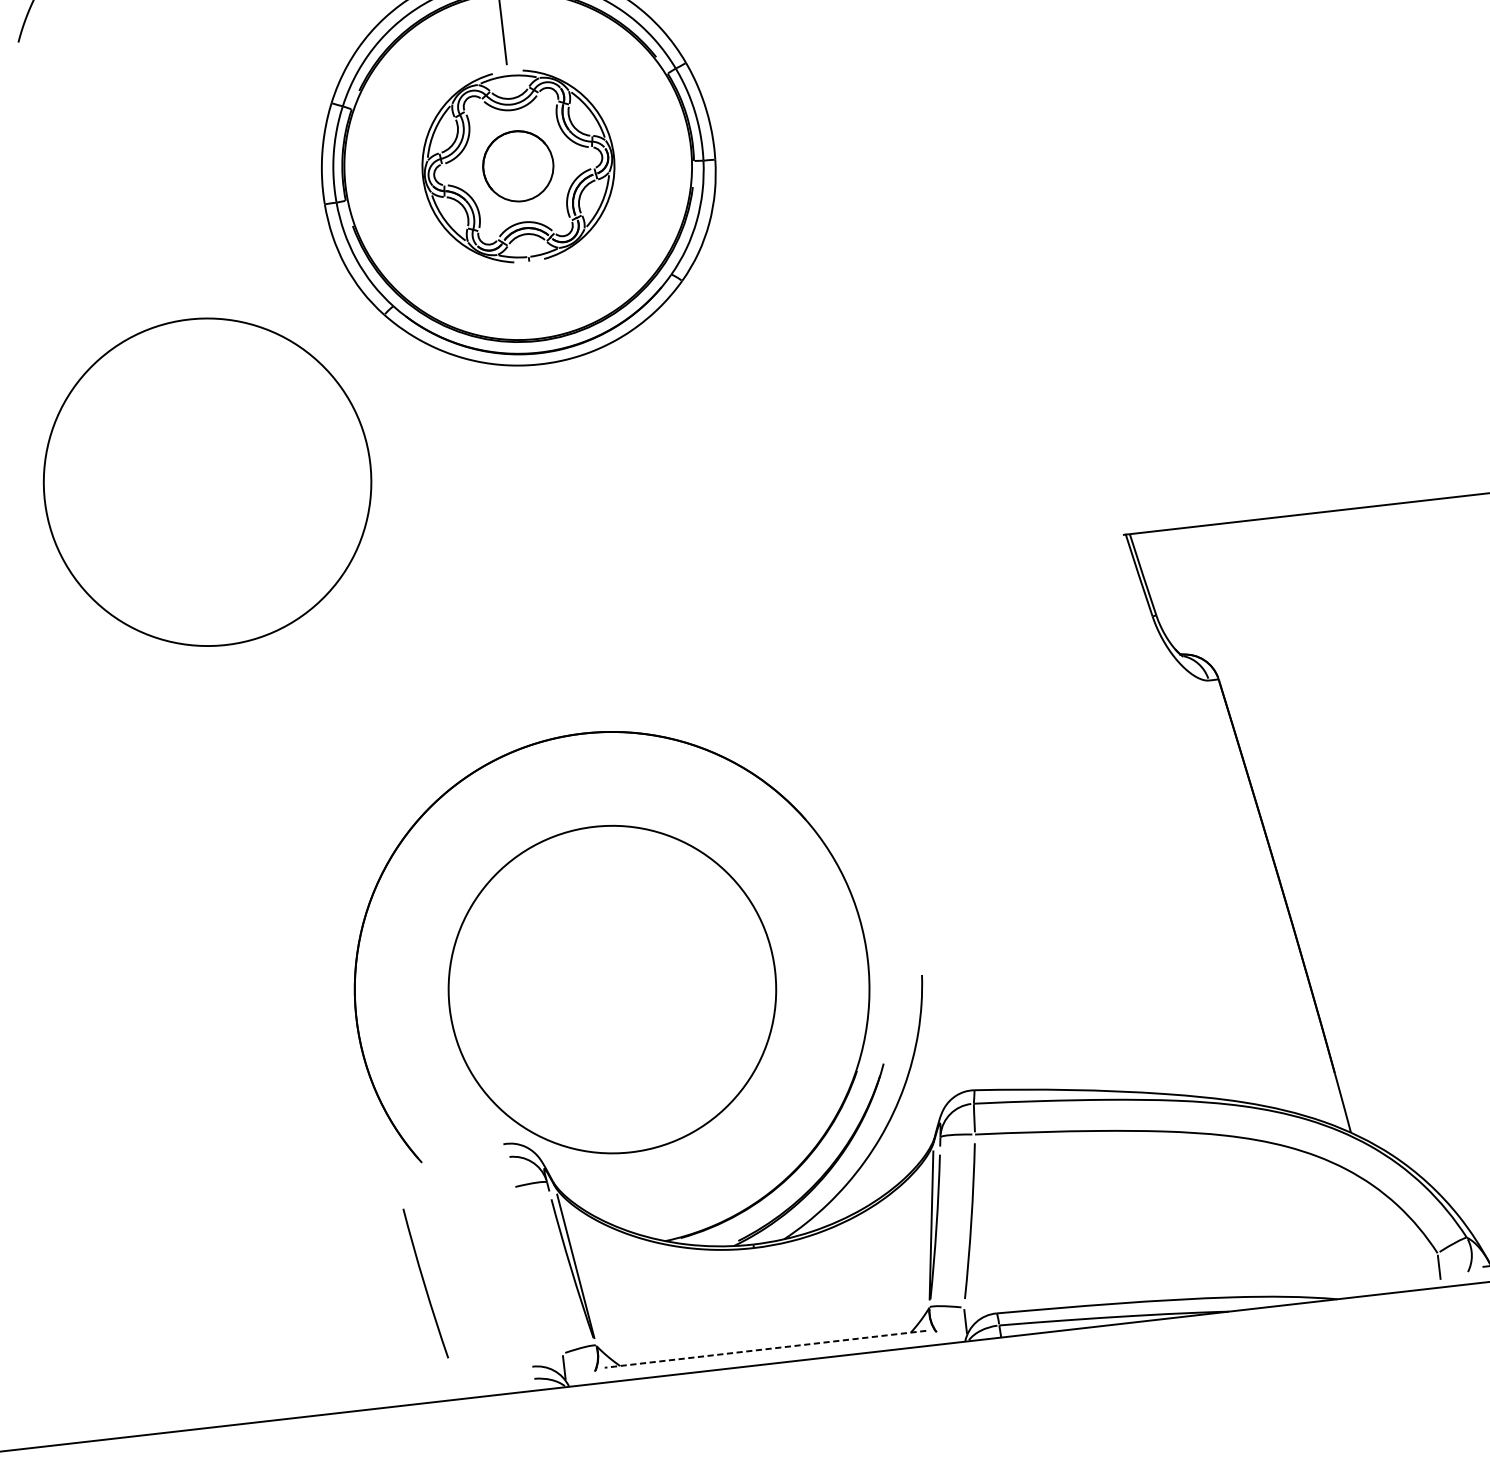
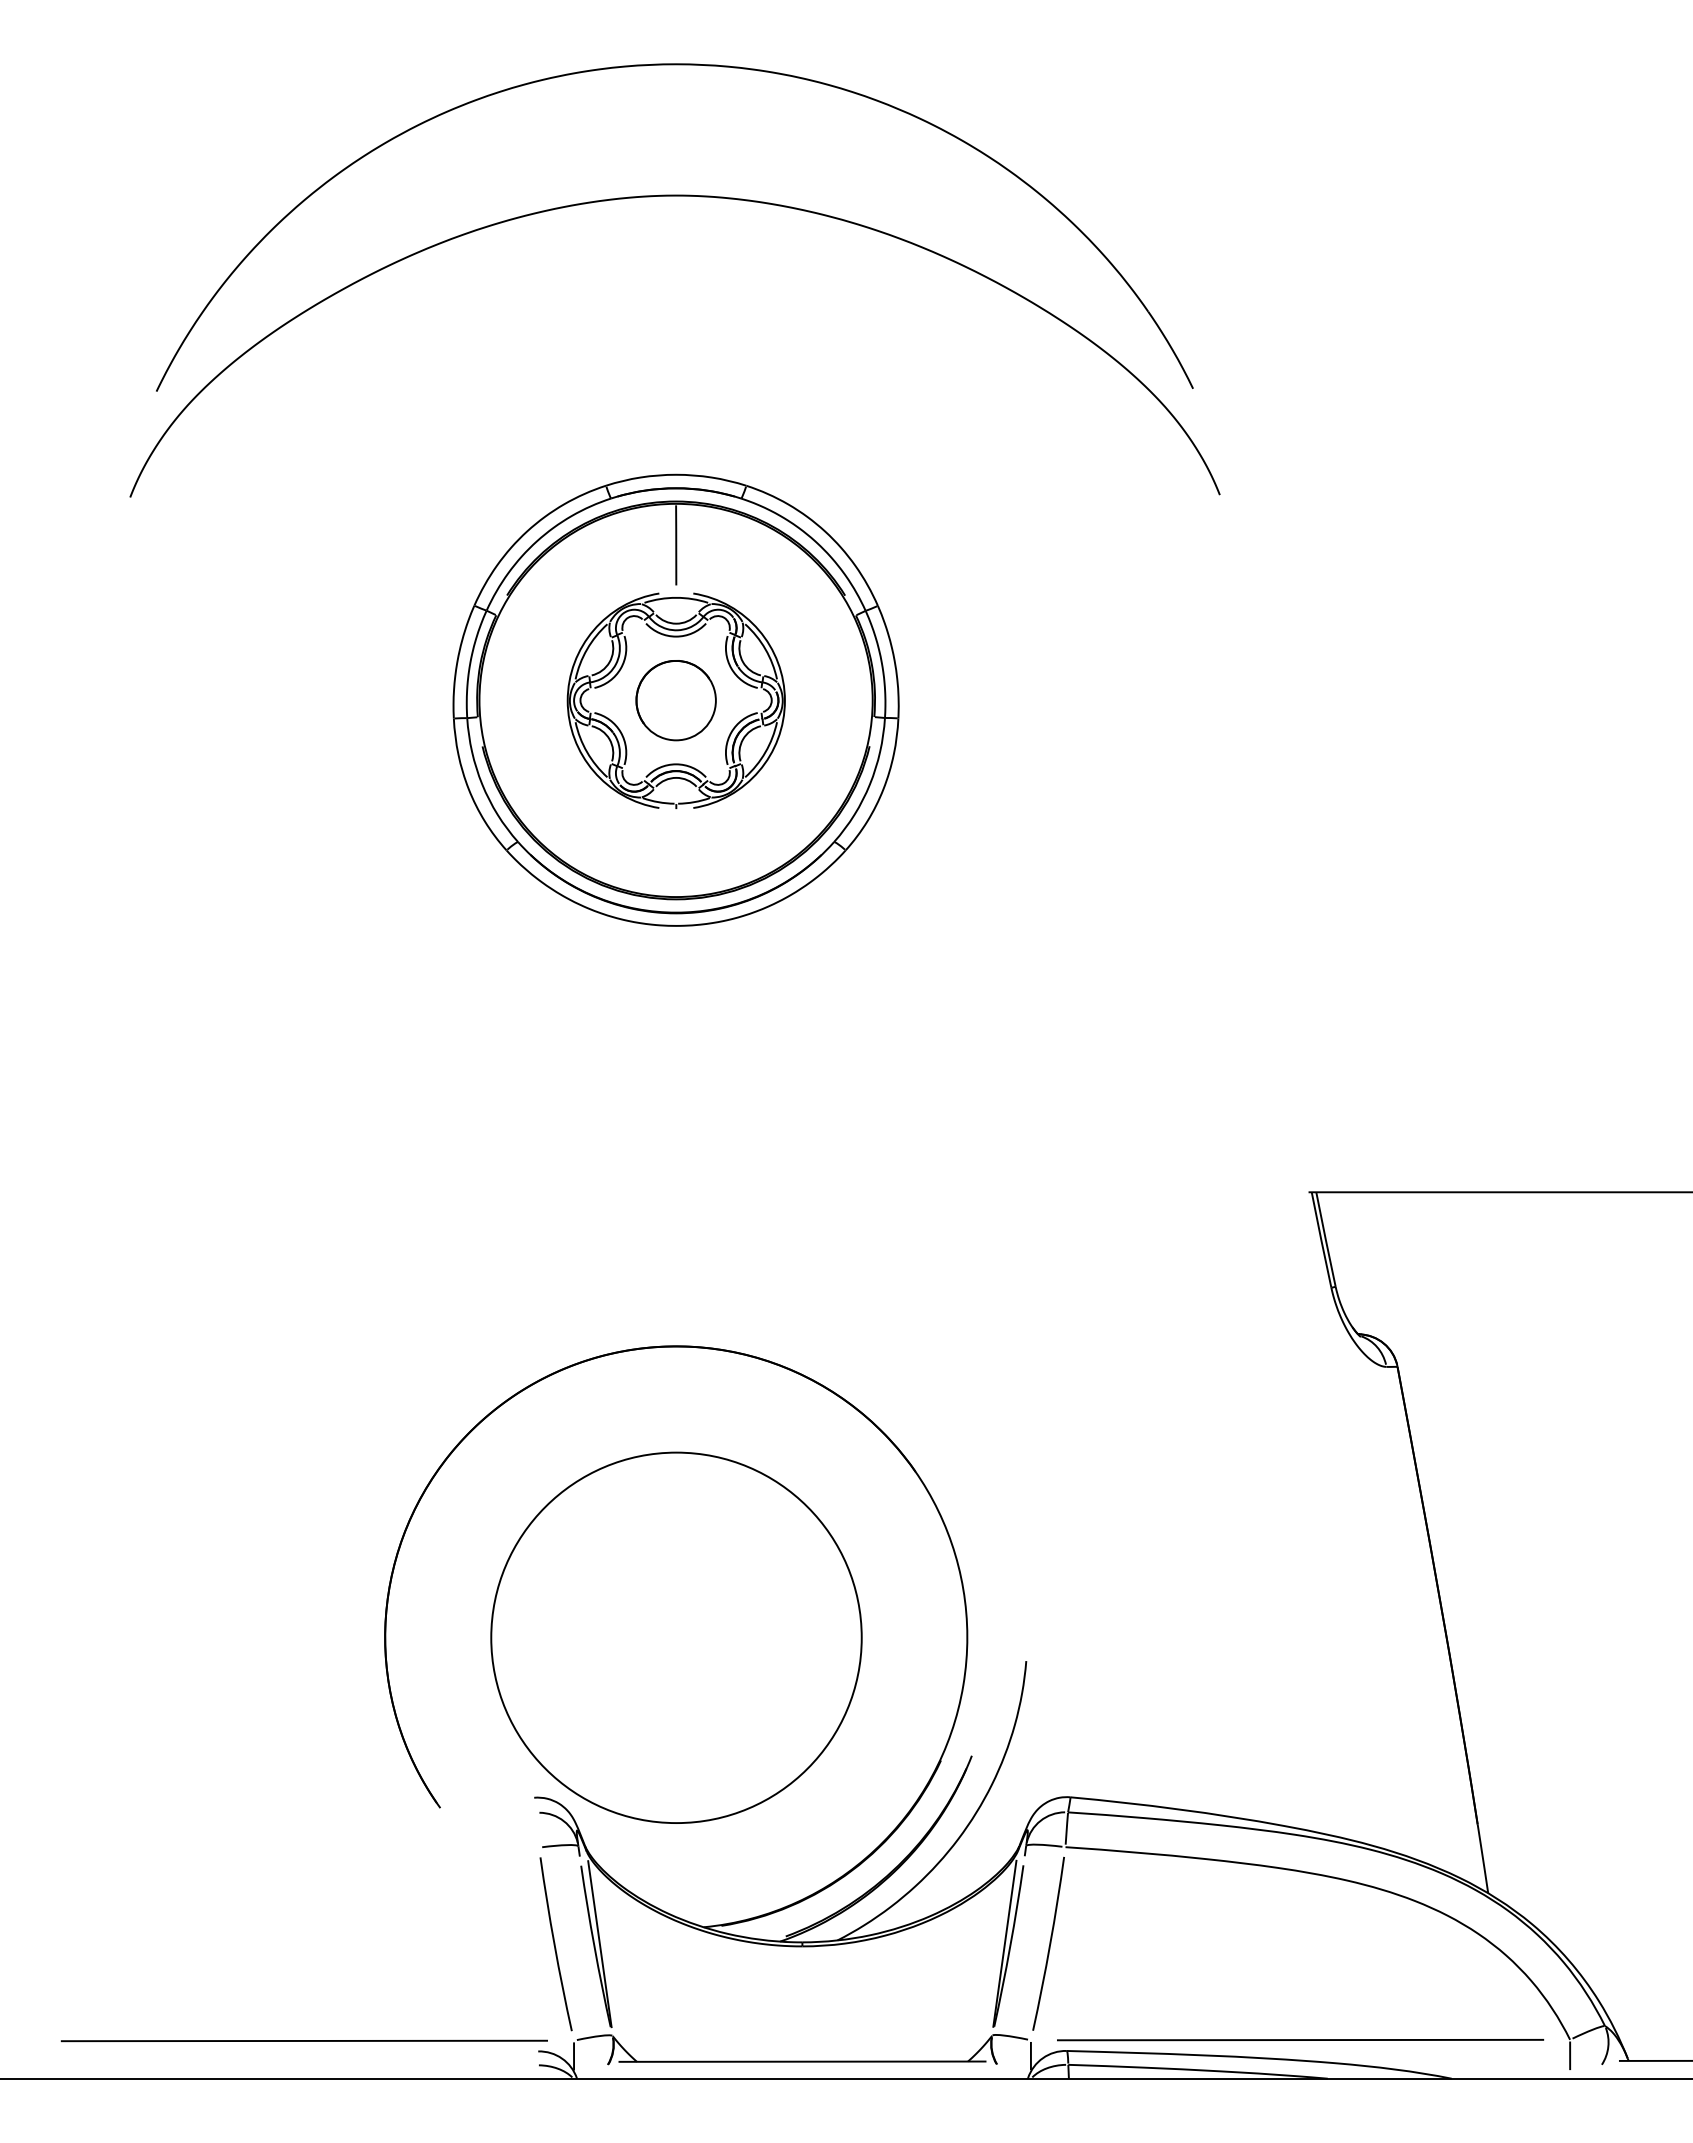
part: (207, 481) -> (286, 1015), removed
line: (1200, 1279) -> (1300, 2039), added
curve: (425, 1283) -> (555, 1944), moved
line: (765, 1349) -> (802, 2061), dashed -> solid
line: (325, 1380) -> (304, 2040), added

